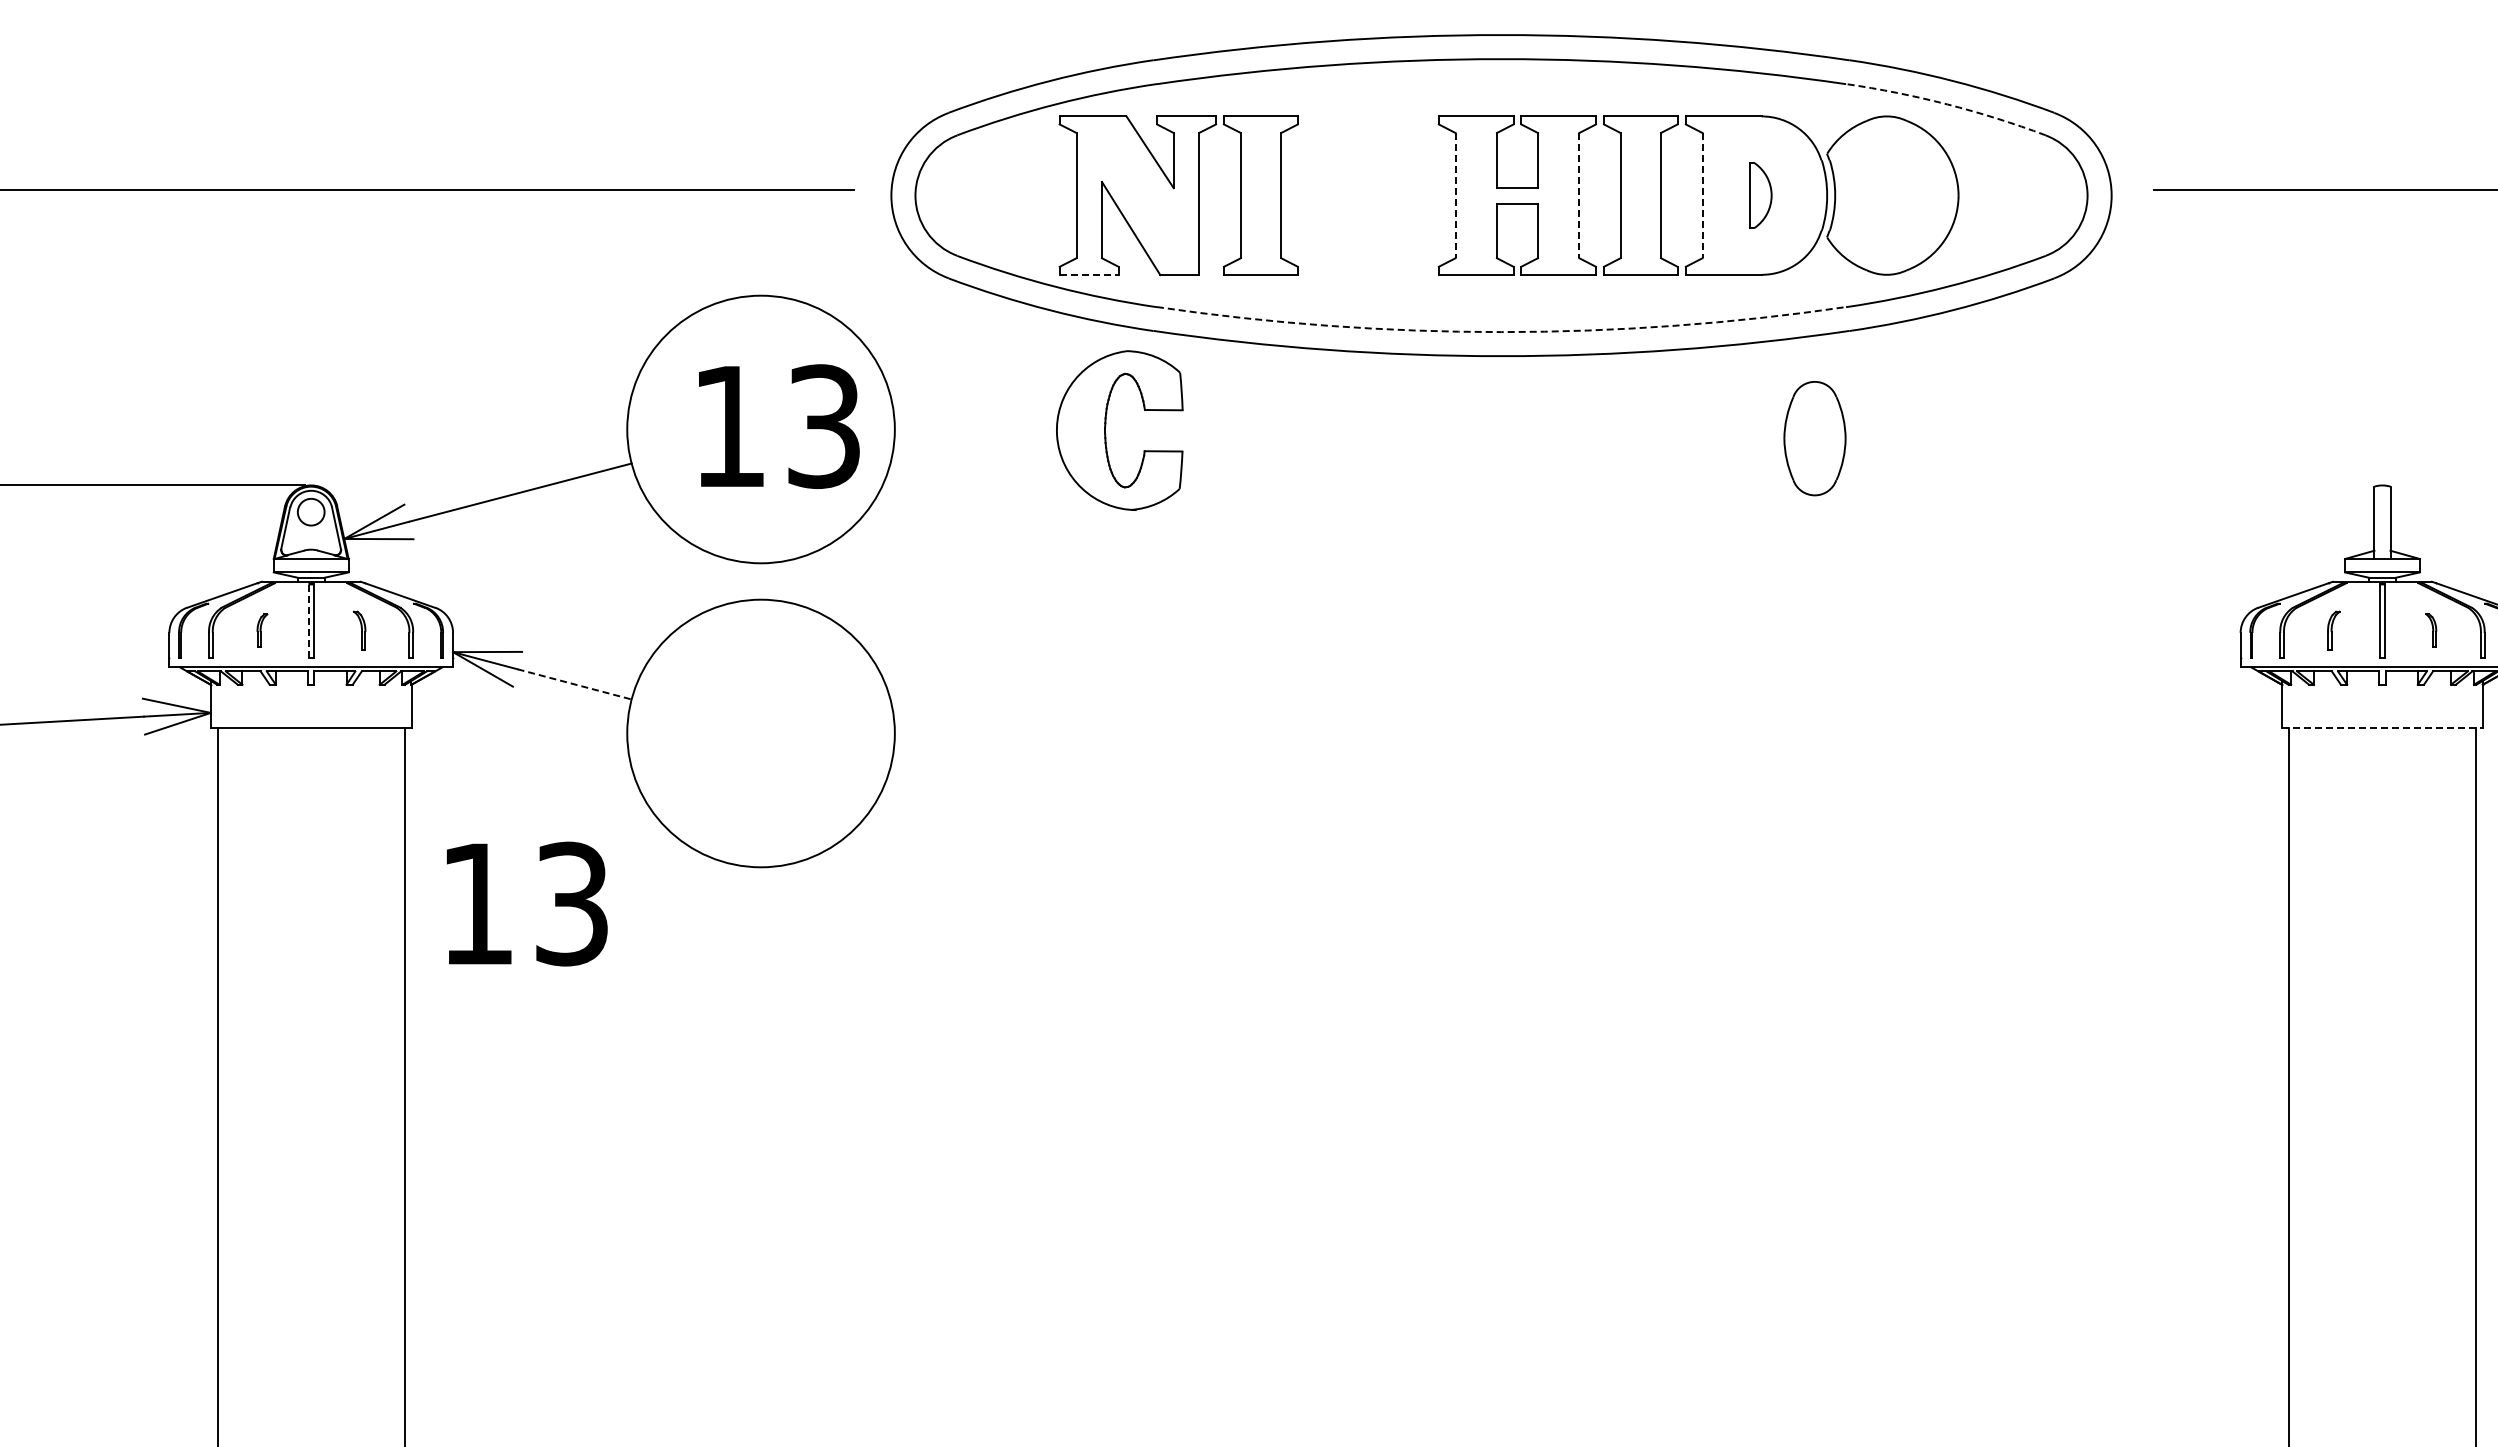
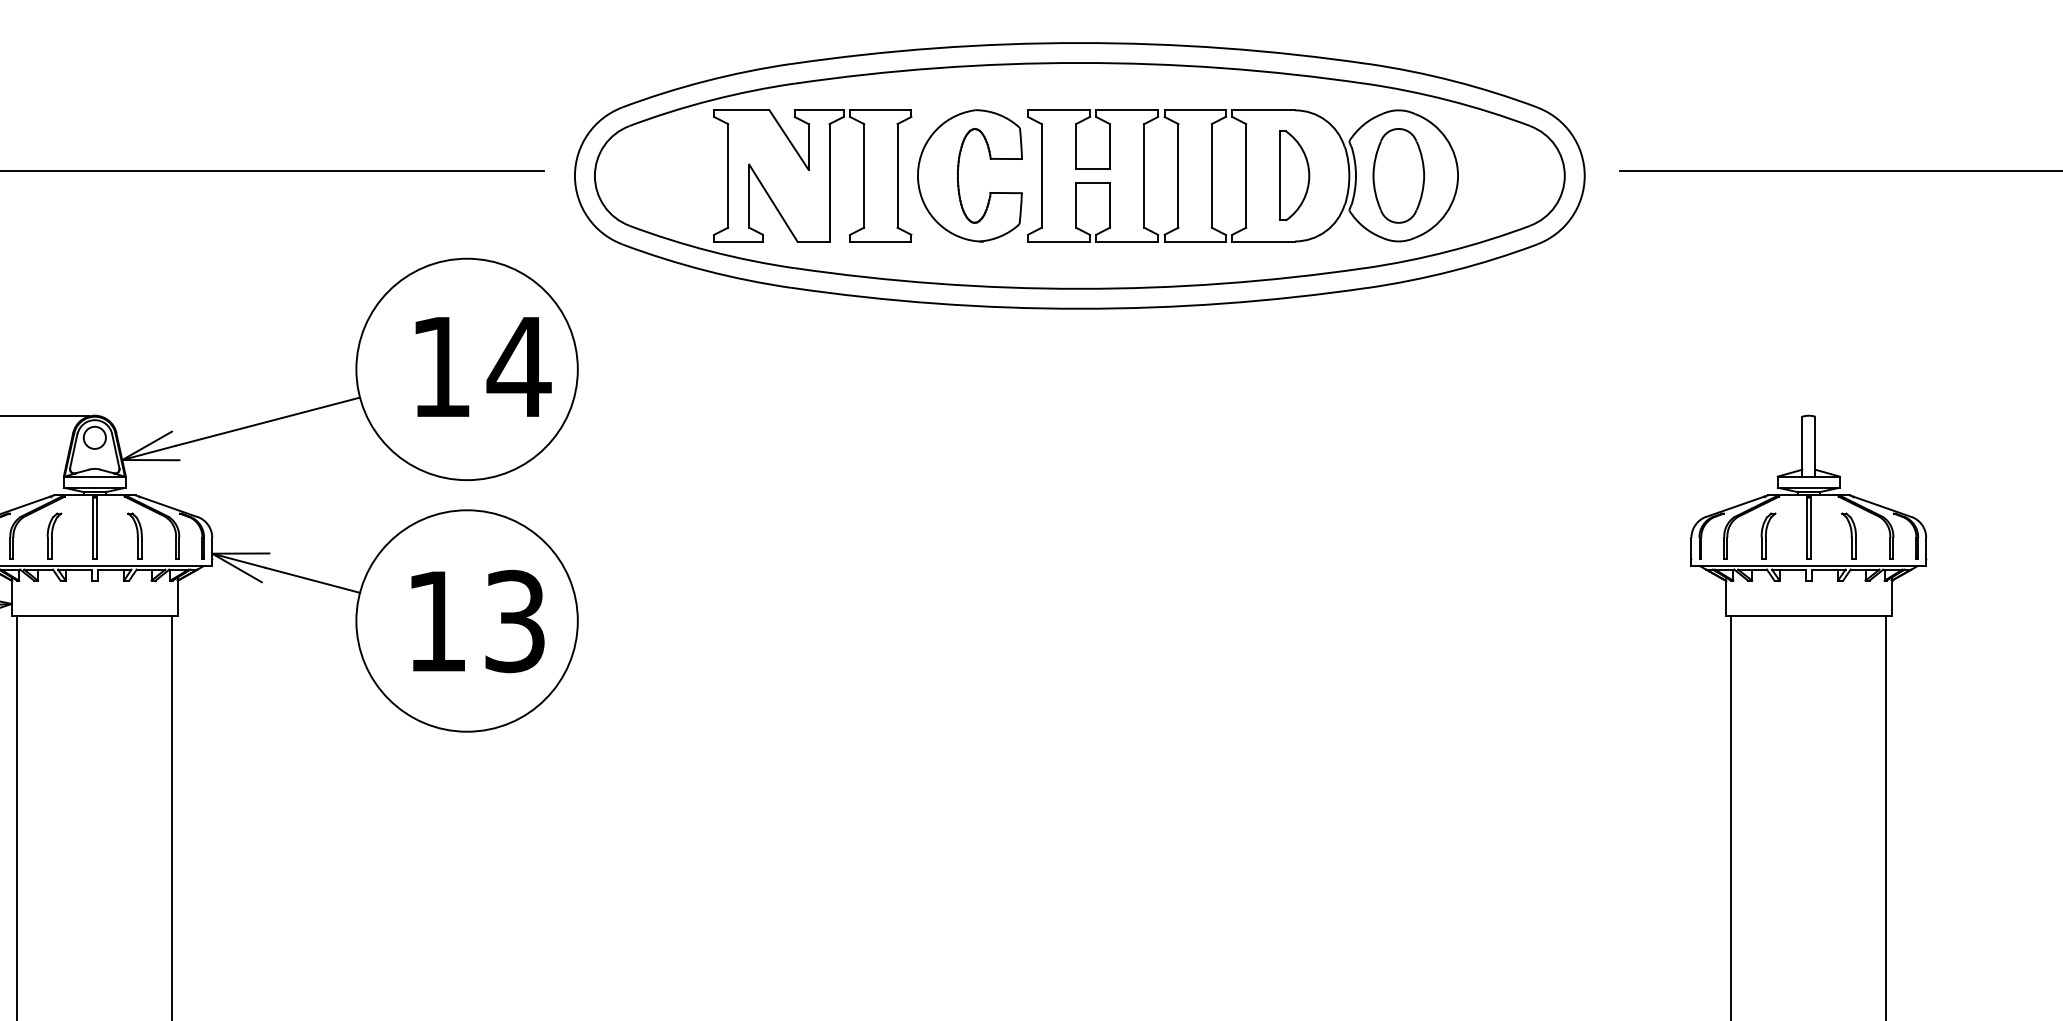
arc: (1947, 104) -> (1448, 100), dashed -> solid
line: (1455, 195) -> (1041, 175), dashed -> solid
line: (1579, 195) -> (1144, 175), dashed -> solid
line: (1702, 195) -> (1246, 175), dashed -> solid
part: (1760, 195) -> (1294, 175), size x1.67
line: (1089, 275) -> (738, 242), dashed -> solid
arc: (1501, 332) -> (1079, 289), dashed -> solid
text: (823, 426) -> (518, 366), 13 -> 14
part: (1106, 426) -> (959, 172), moved
part: (1814, 438) -> (1398, 175), moved
line: (308, 620) -> (92, 527), dashed -> solid
part: (262, 630) -> (54, 535), size x1.67
part: (359, 630) -> (134, 535), size x1.43
part: (2333, 630) -> (1768, 535), size x1.43
part: (2431, 630) -> (1849, 535), size x1.67
line: (575, 684) -> (313, 580), dashed -> solid
line: (2382, 727) -> (1808, 616), dashed -> solid
text: (526, 903) -> (477, 621), moved

